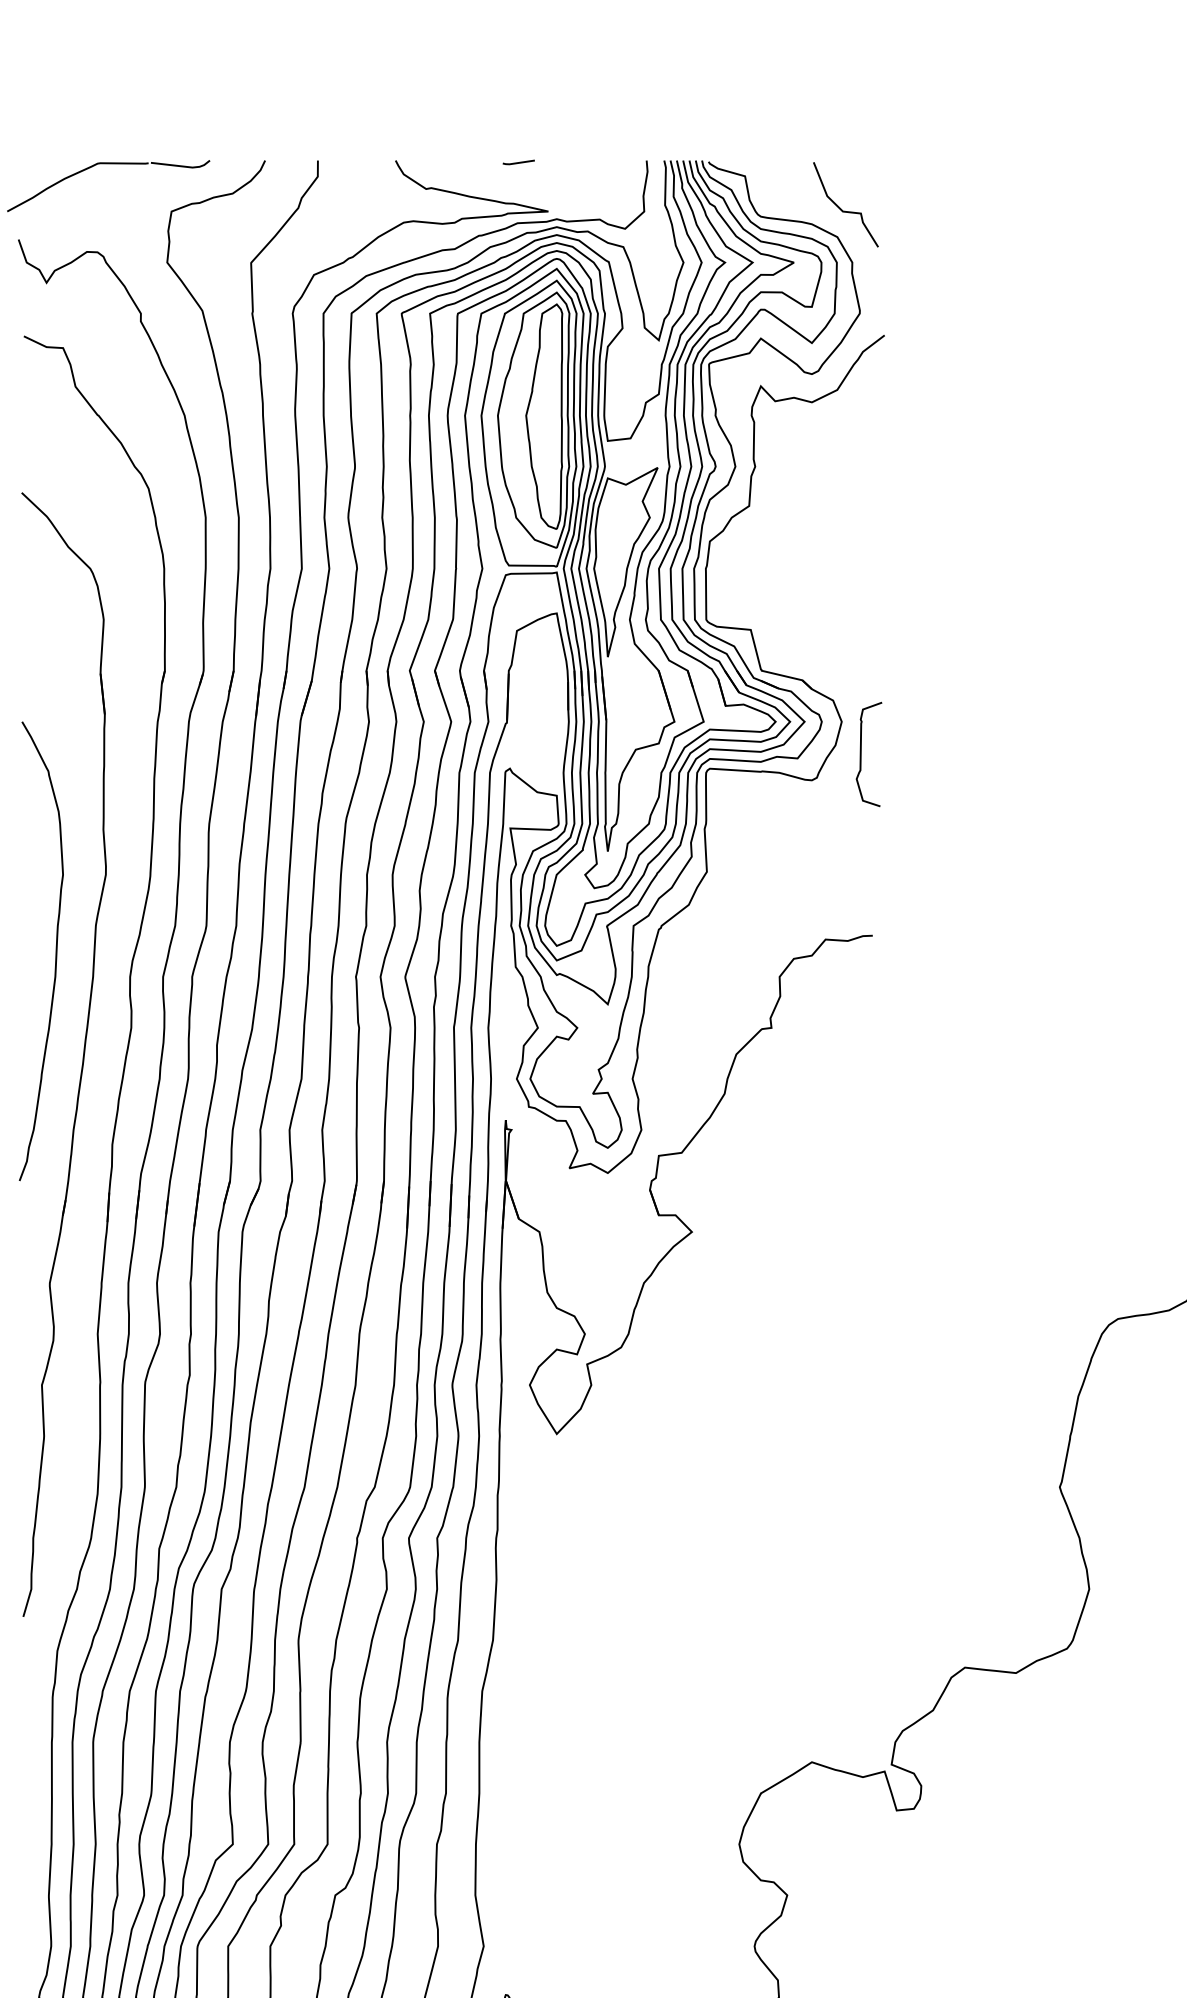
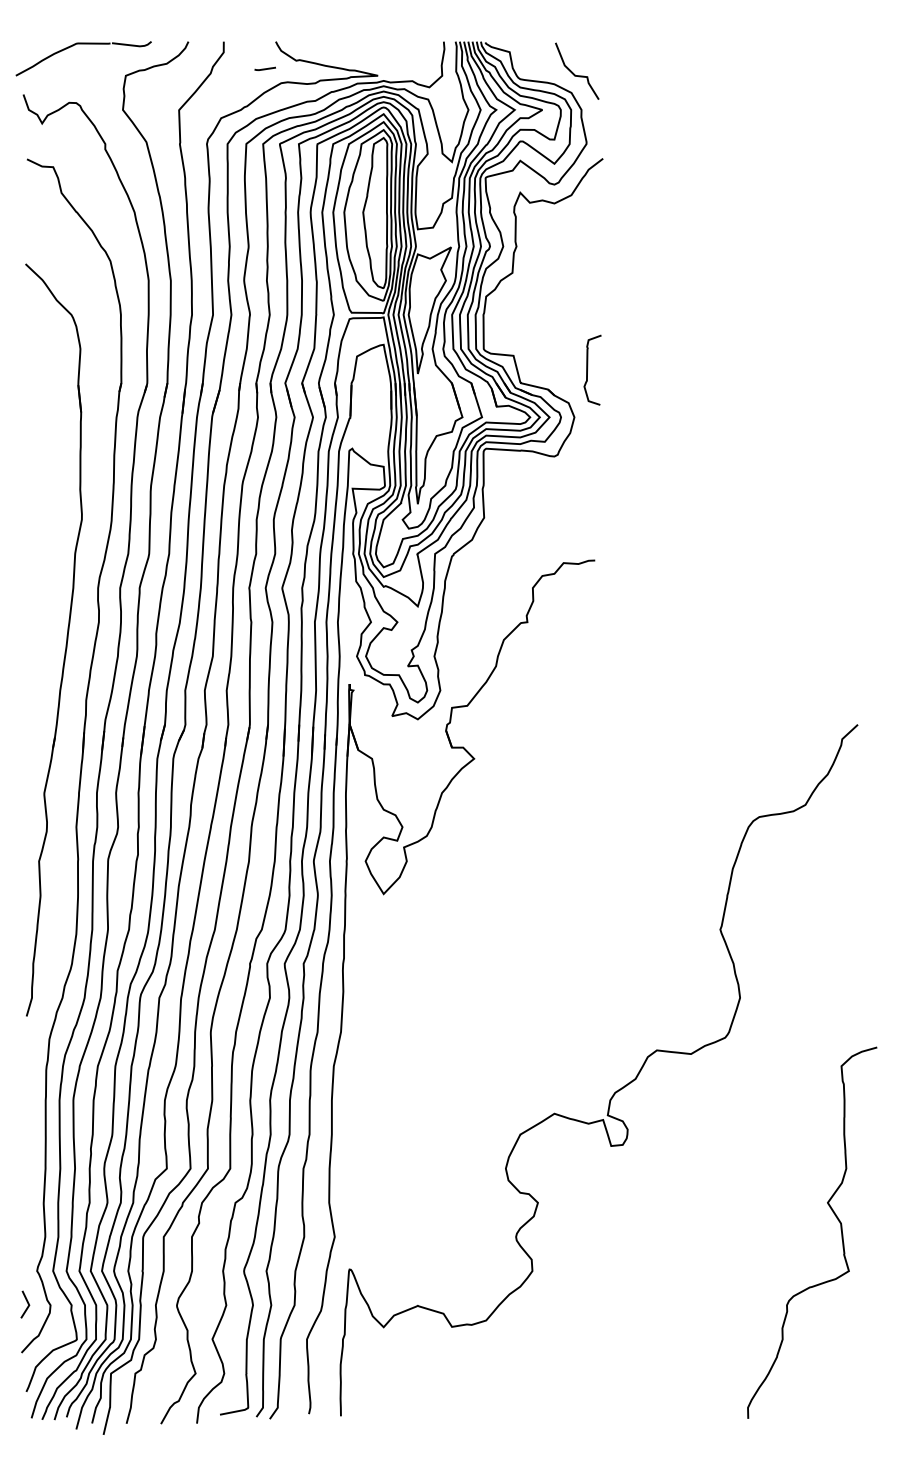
line: (517, 161) -> (264, 68), moved
curve: (862, 751) -> (588, 368), moved
curve: (54, 953) -> (47, 572), removed

